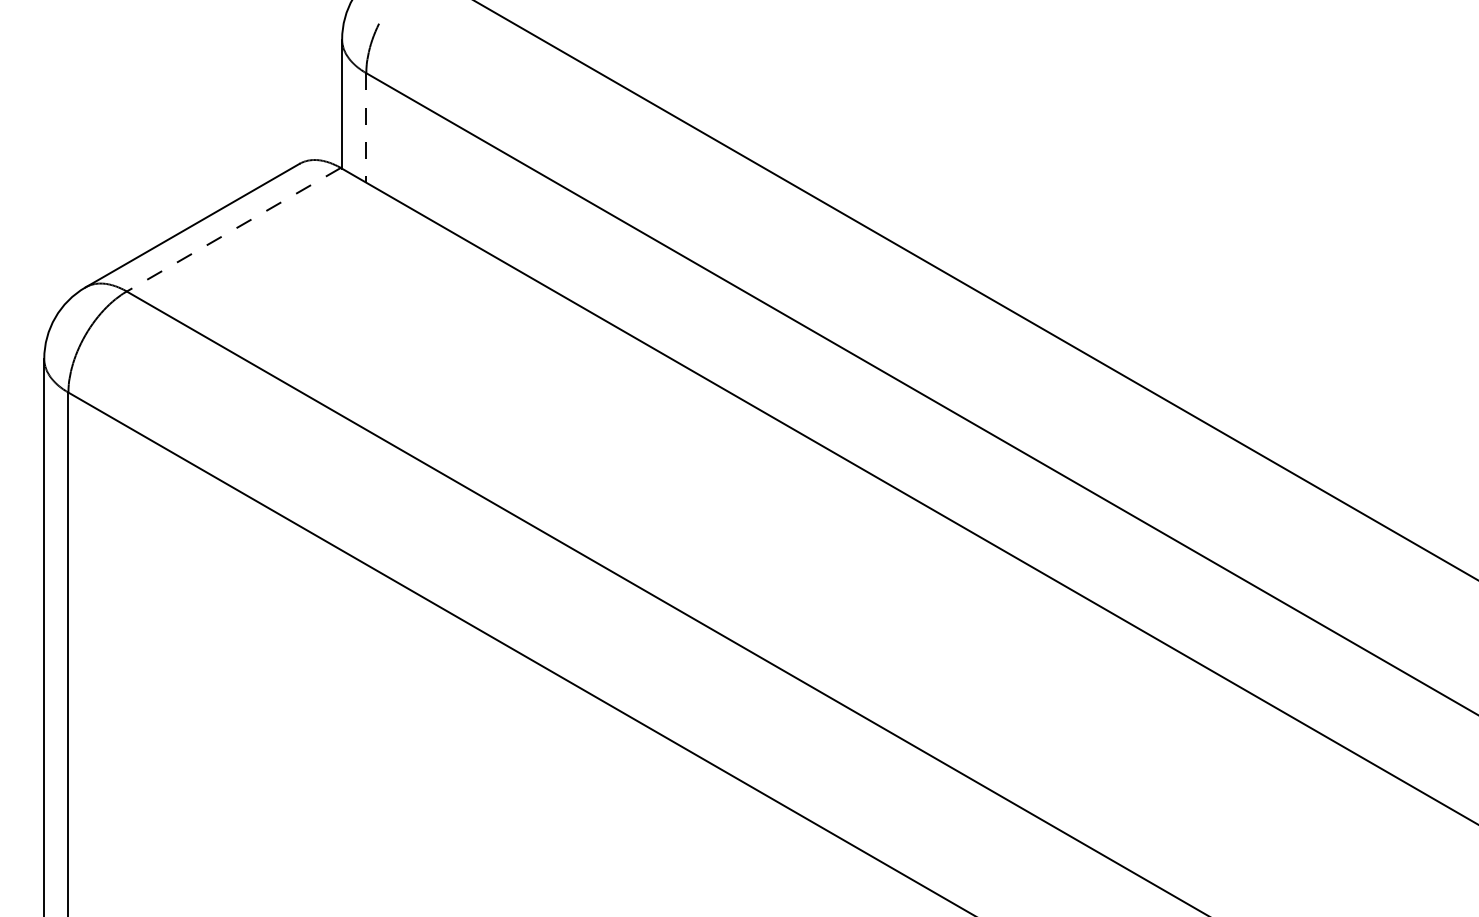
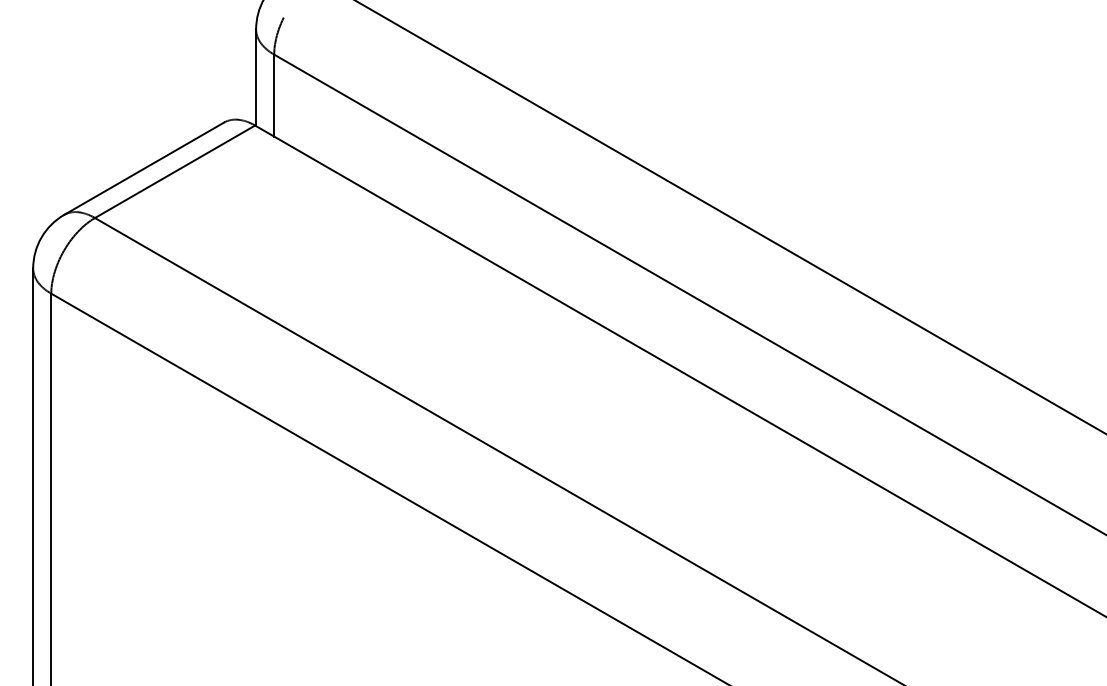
line: (366, 127) -> (274, 95), dashed -> solid
line: (233, 230) -> (174, 172), dashed -> solid

